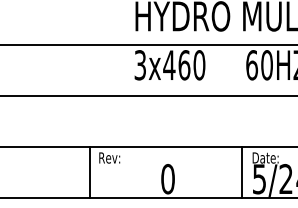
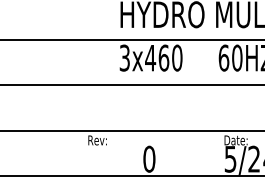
line: (89, 172) -> (79, 153), removed
line: (242, 172) -> (215, 153), removed

